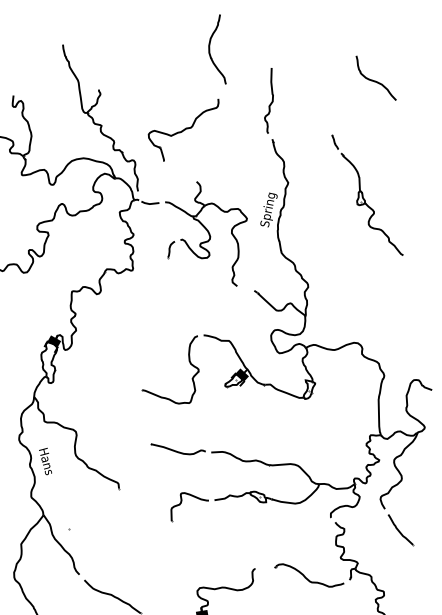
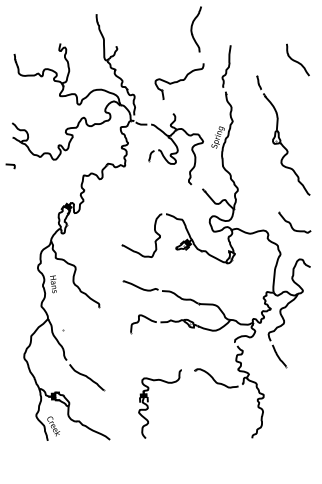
part: (184, 130) -> (179, 81), moved
part: (367, 195) -> (283, 135), size x1.43
part: (399, 325) -> (294, 222), added

